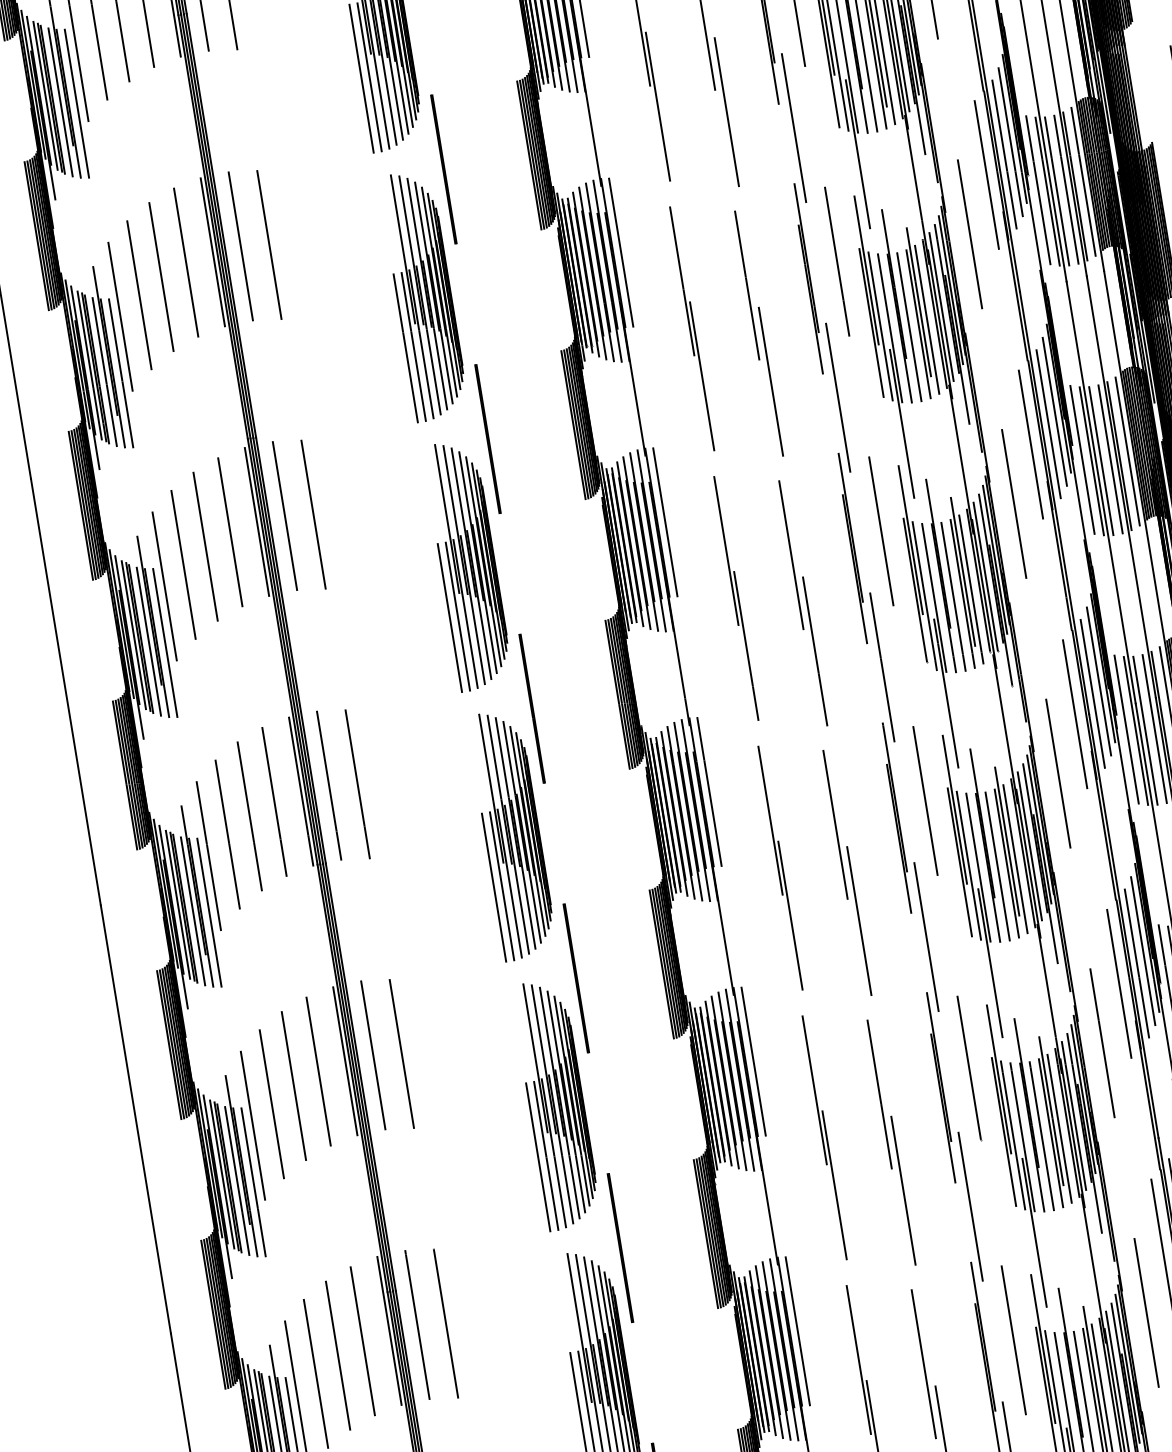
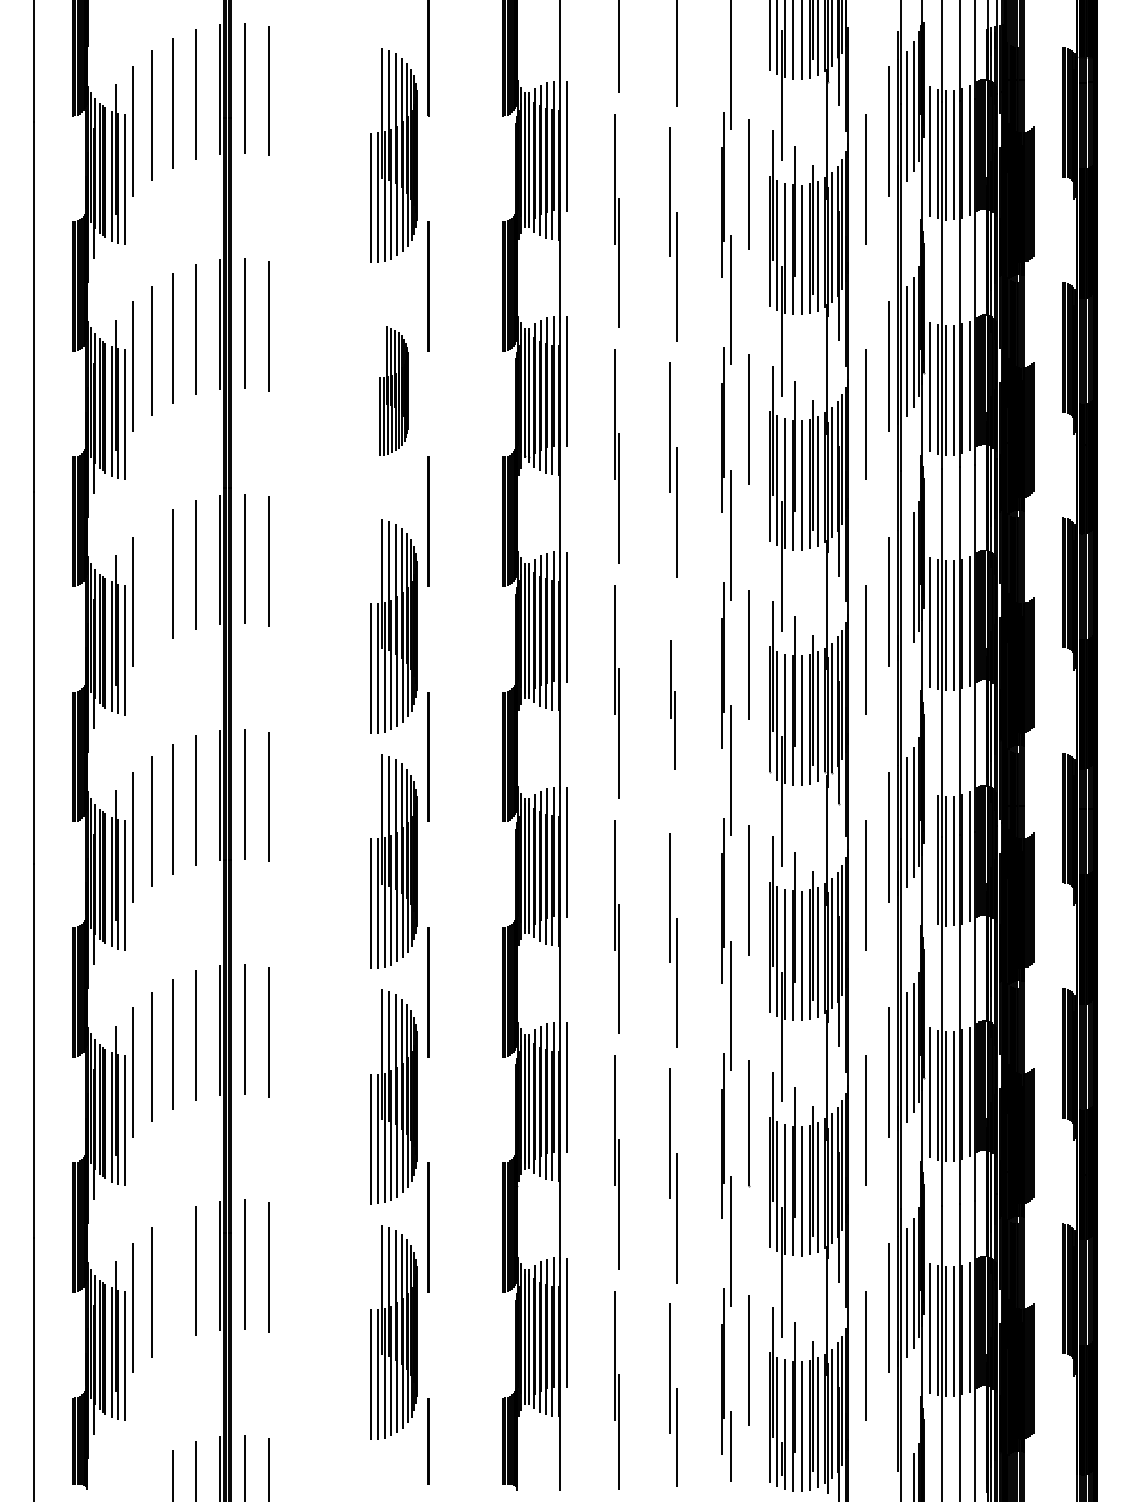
part: (423, 295) -> (393, 390), size x0.6
line: (1048, 423) -> (906, 586), removed
line: (183, 564) -> (151, 585), removed
part: (803, 602) -> (673, 704), size x0.6
line: (1126, 729) -> (930, 857), removed
line: (338, 1355) -> (173, 1279), removed

